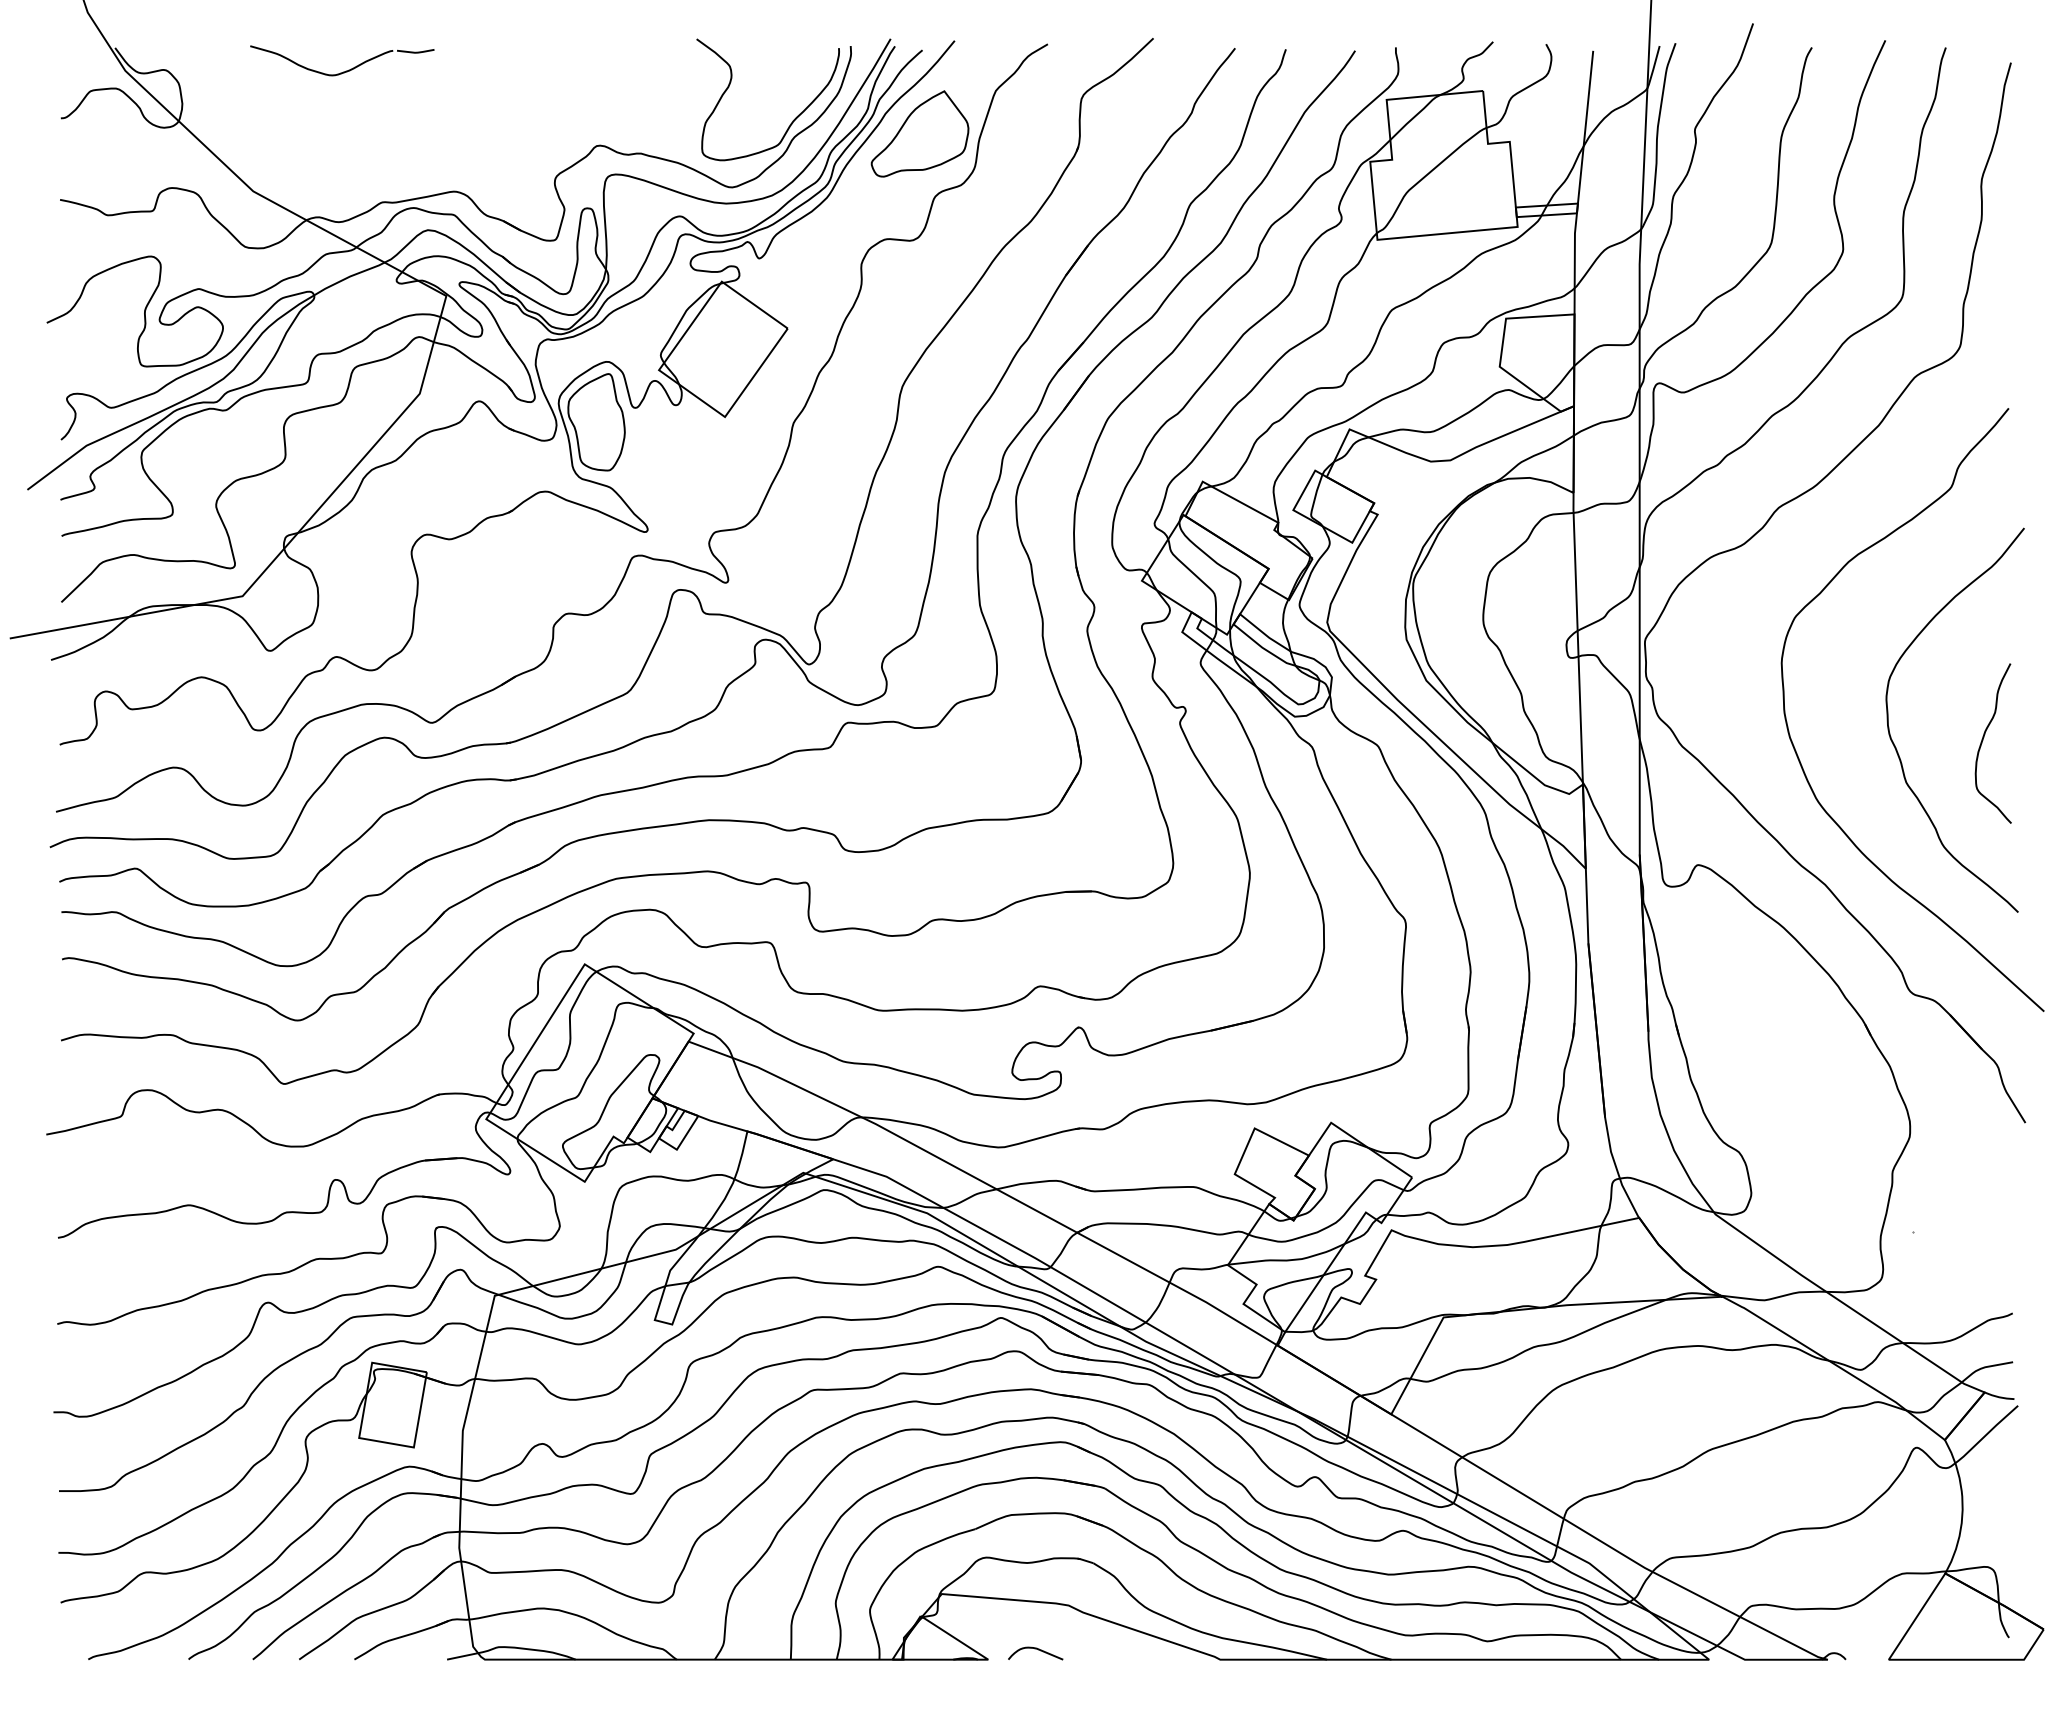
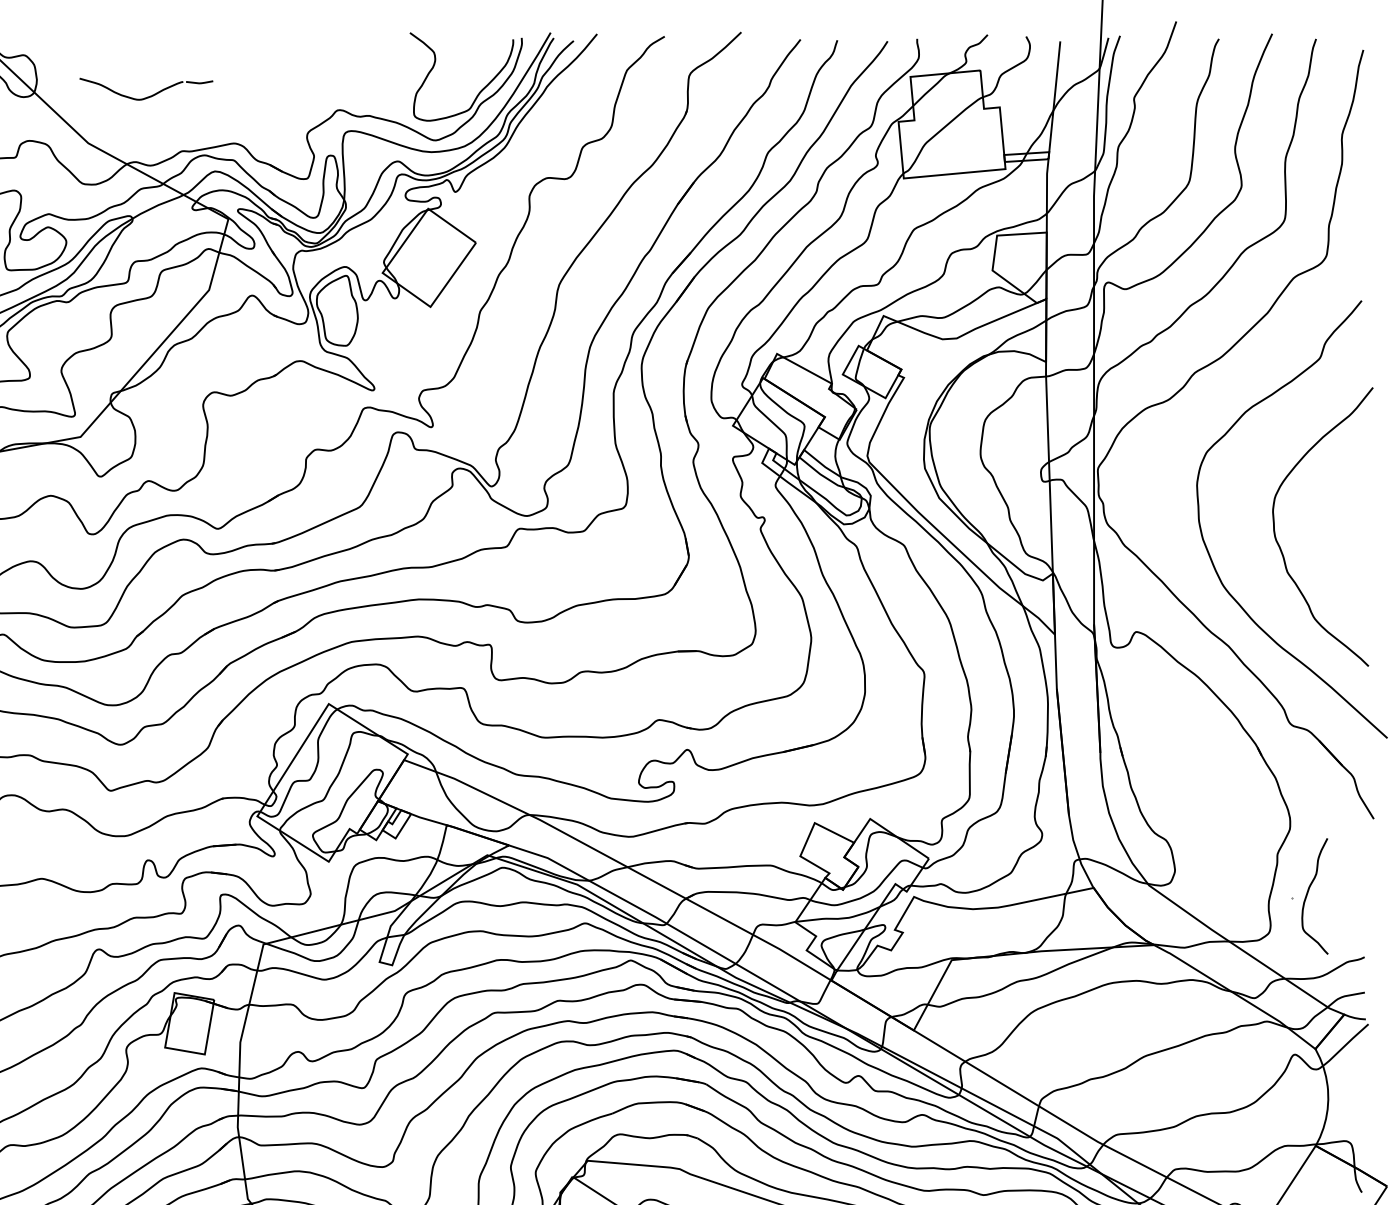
part: (346, 70) -> (149, 96), moved
part: (919, 133) -> (571, 101), removed
curve: (1983, 740) -> (1307, 894), moved

